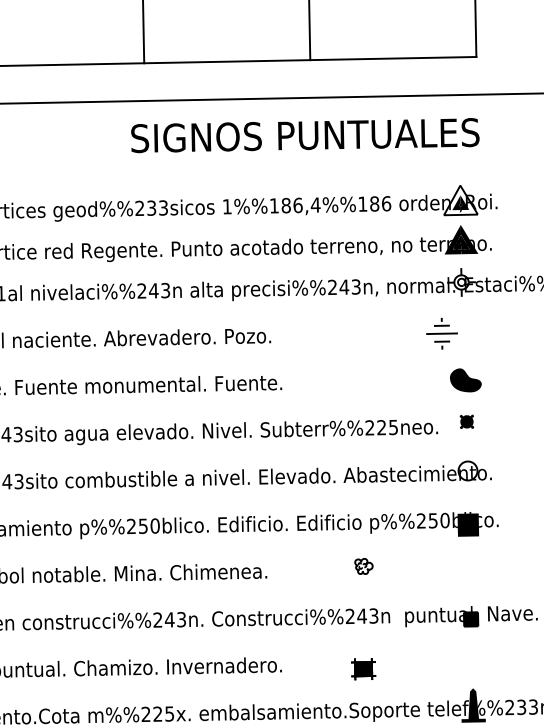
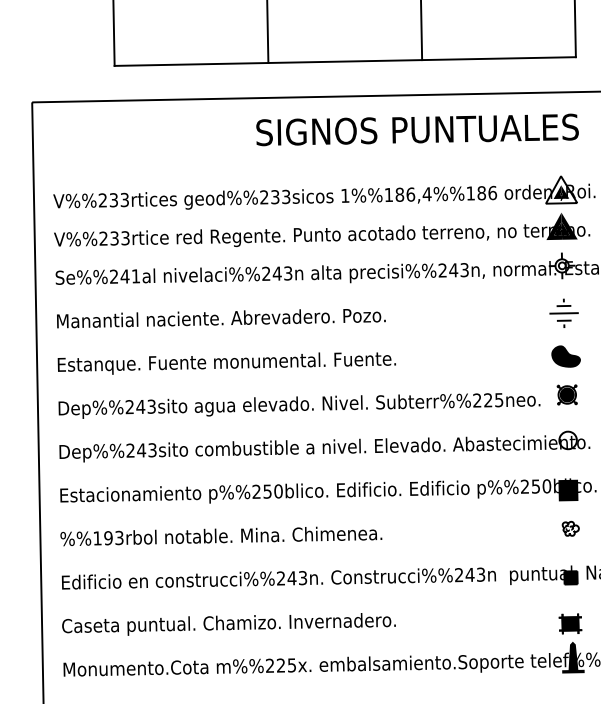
part: (441, 332) -> (563, 312), moved
part: (466, 421) -> (566, 394), size x1.67
part: (363, 566) -> (570, 528), moved
part: (363, 668) -> (570, 623), moved

